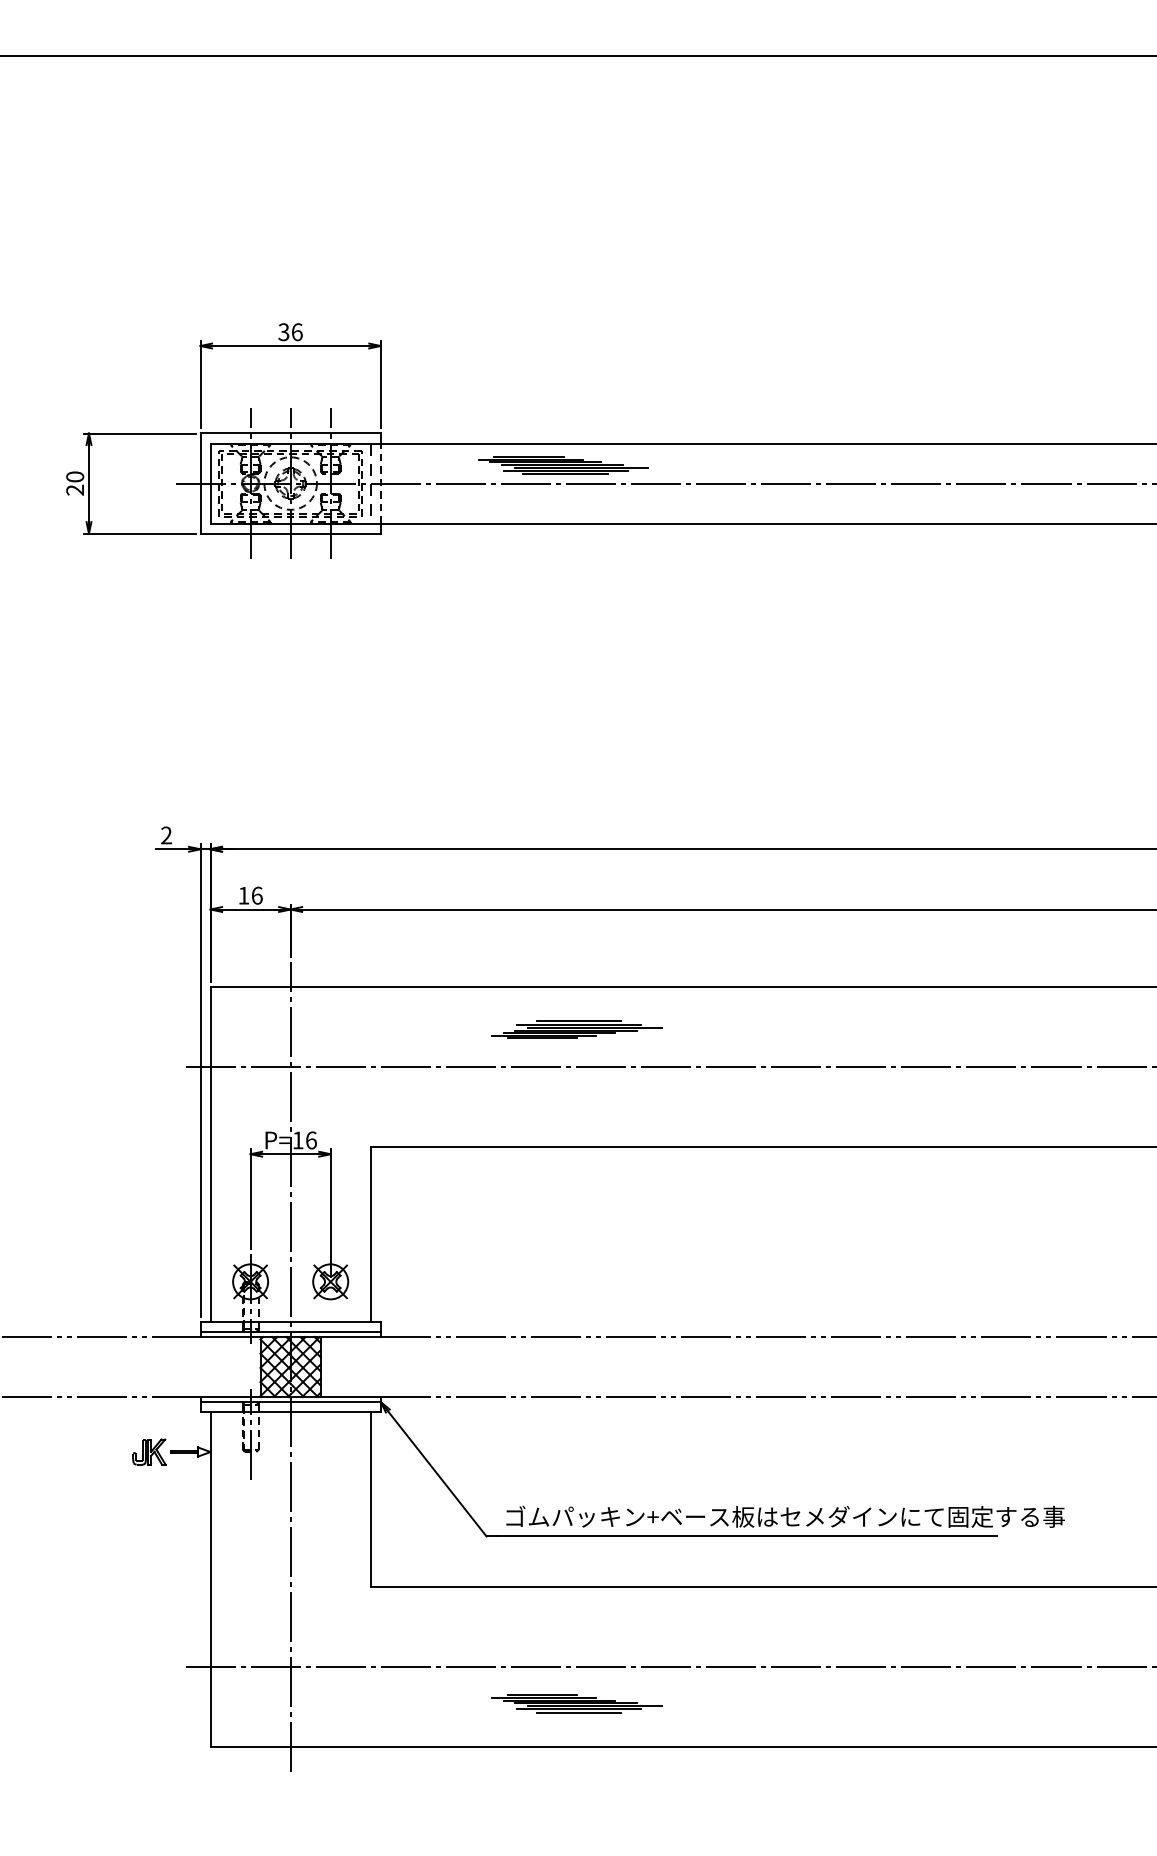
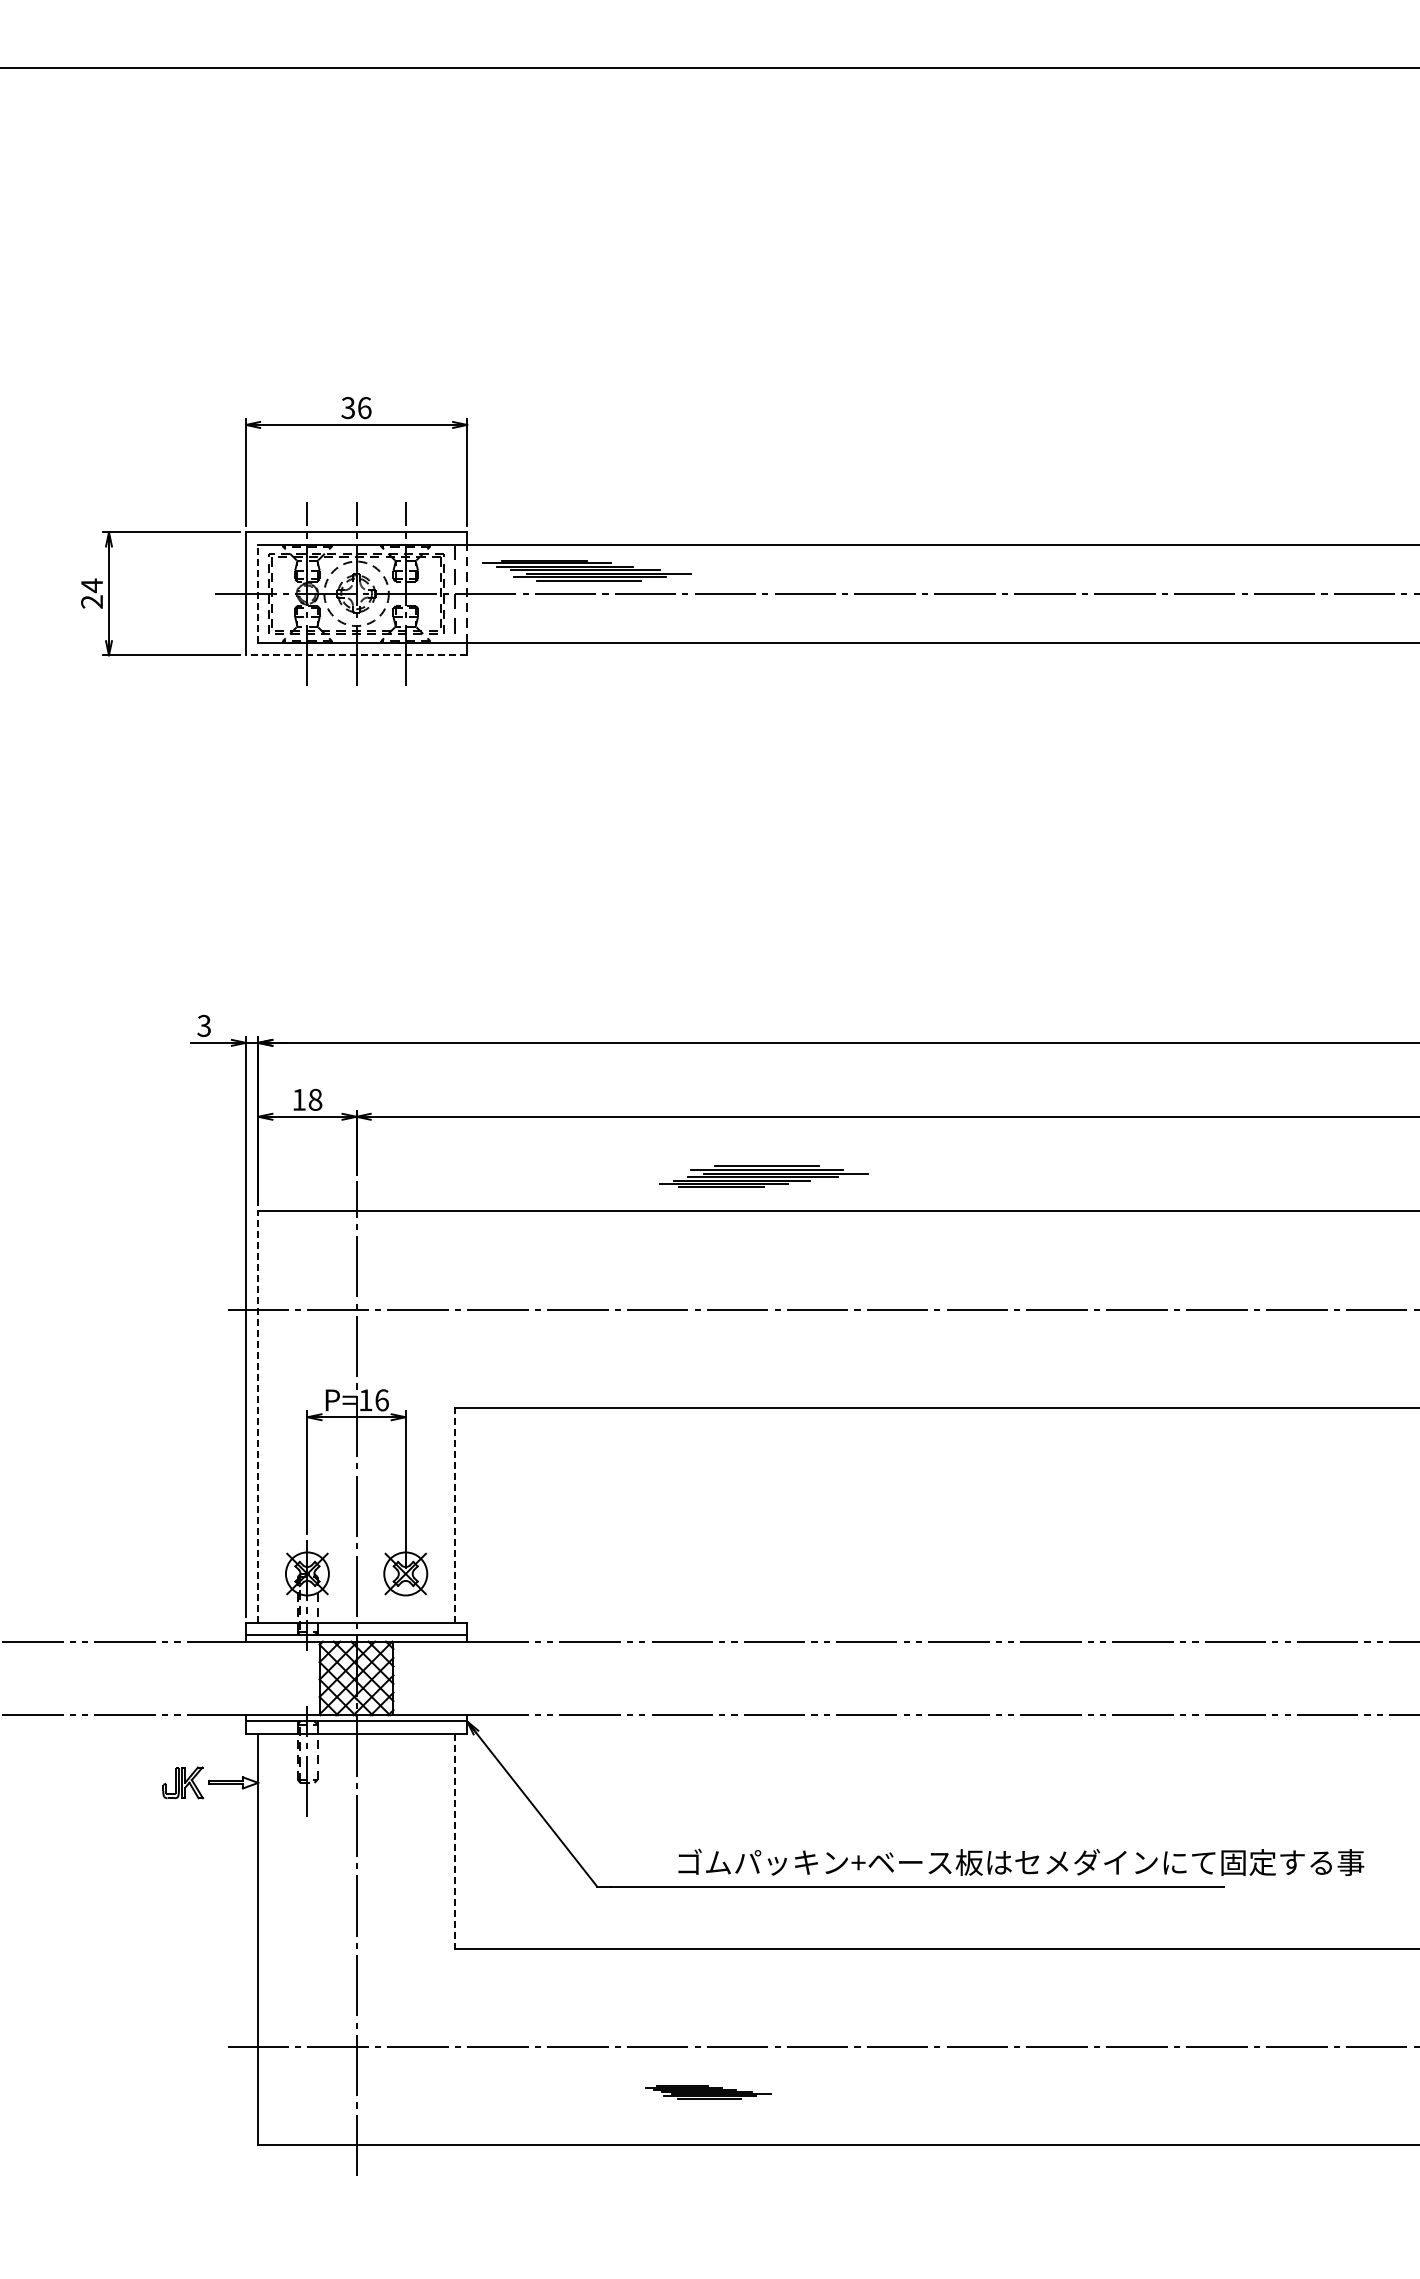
part: (563, 465) -> (586, 570), moved
text: (75, 476) -> (92, 585), 20 -> 24
line: (210, 483) -> (258, 593), solid -> dashed
line: (290, 533) -> (356, 655), solid -> dashed
text: (165, 835) -> (203, 1025), 2 -> 3
text: (257, 895) -> (315, 1099), 16 -> 18
part: (576, 1029) -> (763, 1176), moved
line: (210, 1154) -> (258, 1417), solid -> dashed
line: (370, 1234) -> (454, 1515), solid -> dashed
line: (370, 1499) -> (454, 1841), solid -> dashed
text: (785, 1516) -> (1021, 1861), moved
part: (576, 1704) -> (707, 2092), size x0.6

